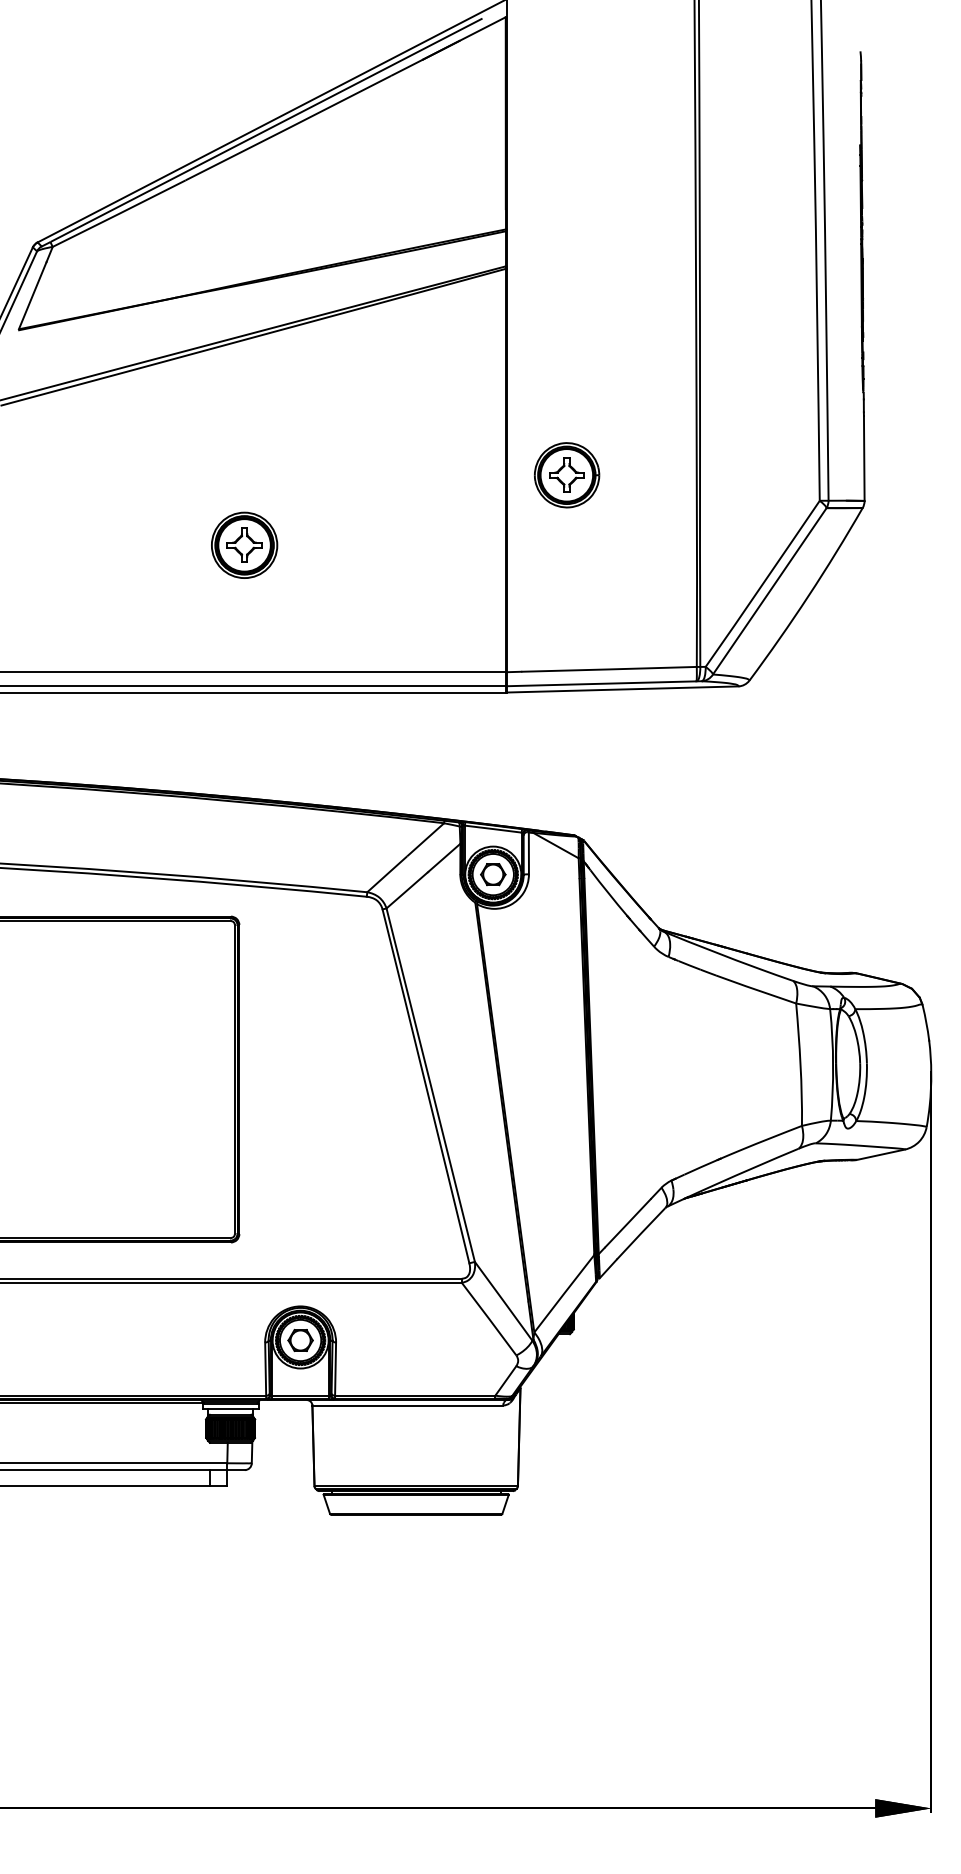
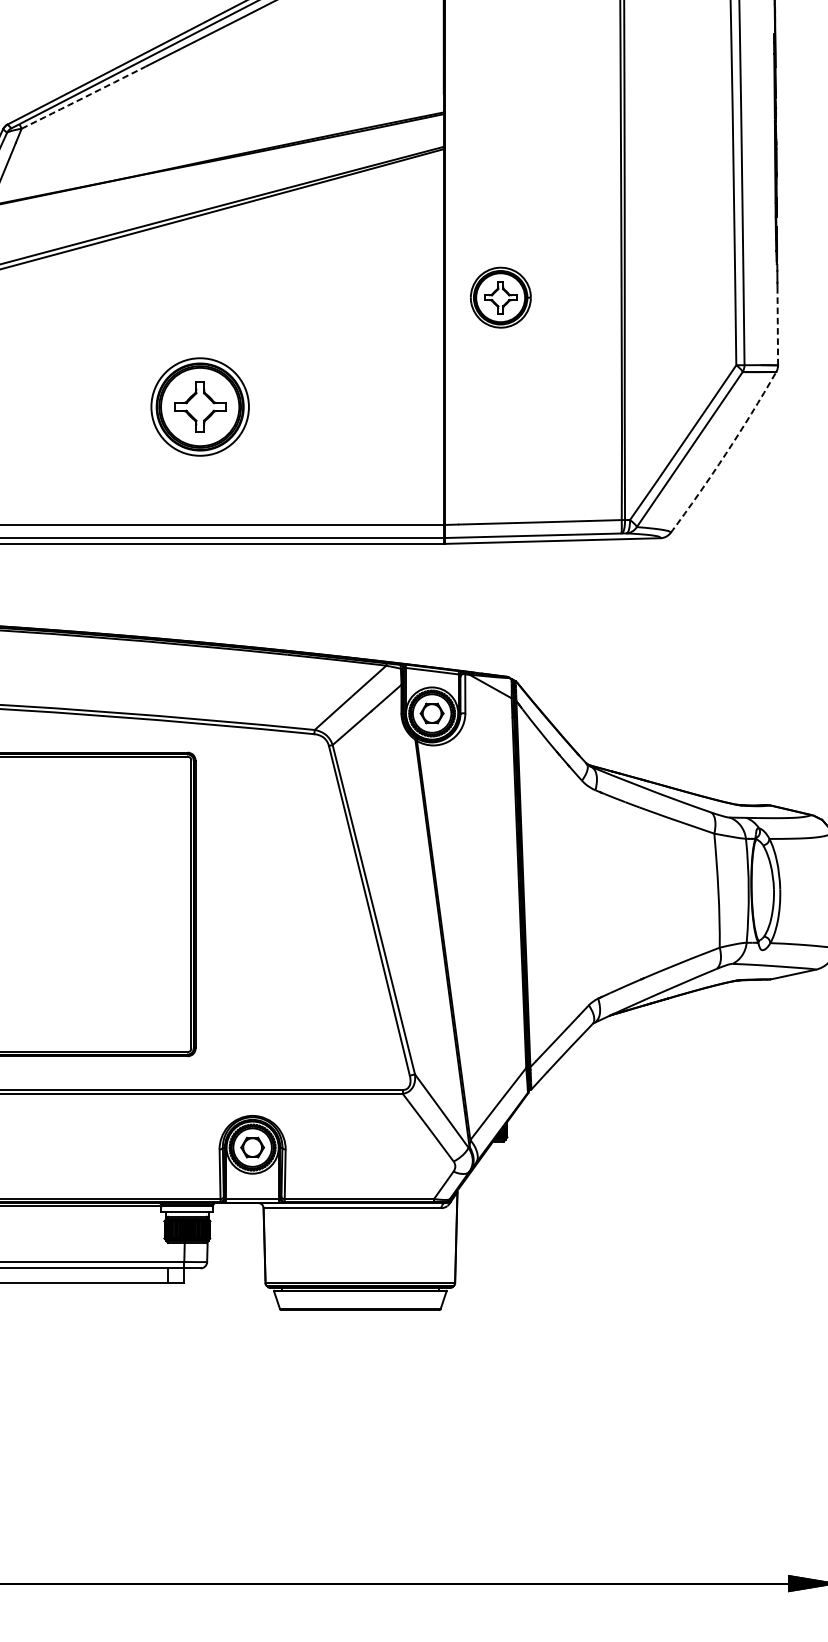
arc: (119, 213) -> (83, 97), solid -> dashed
line: (864, 457) -> (777, 324), solid -> dashed
part: (567, 475) -> (501, 297), moved
part: (244, 544) -> (200, 405), size x1.6
arc: (808, 596) -> (725, 454), solid -> dashed

